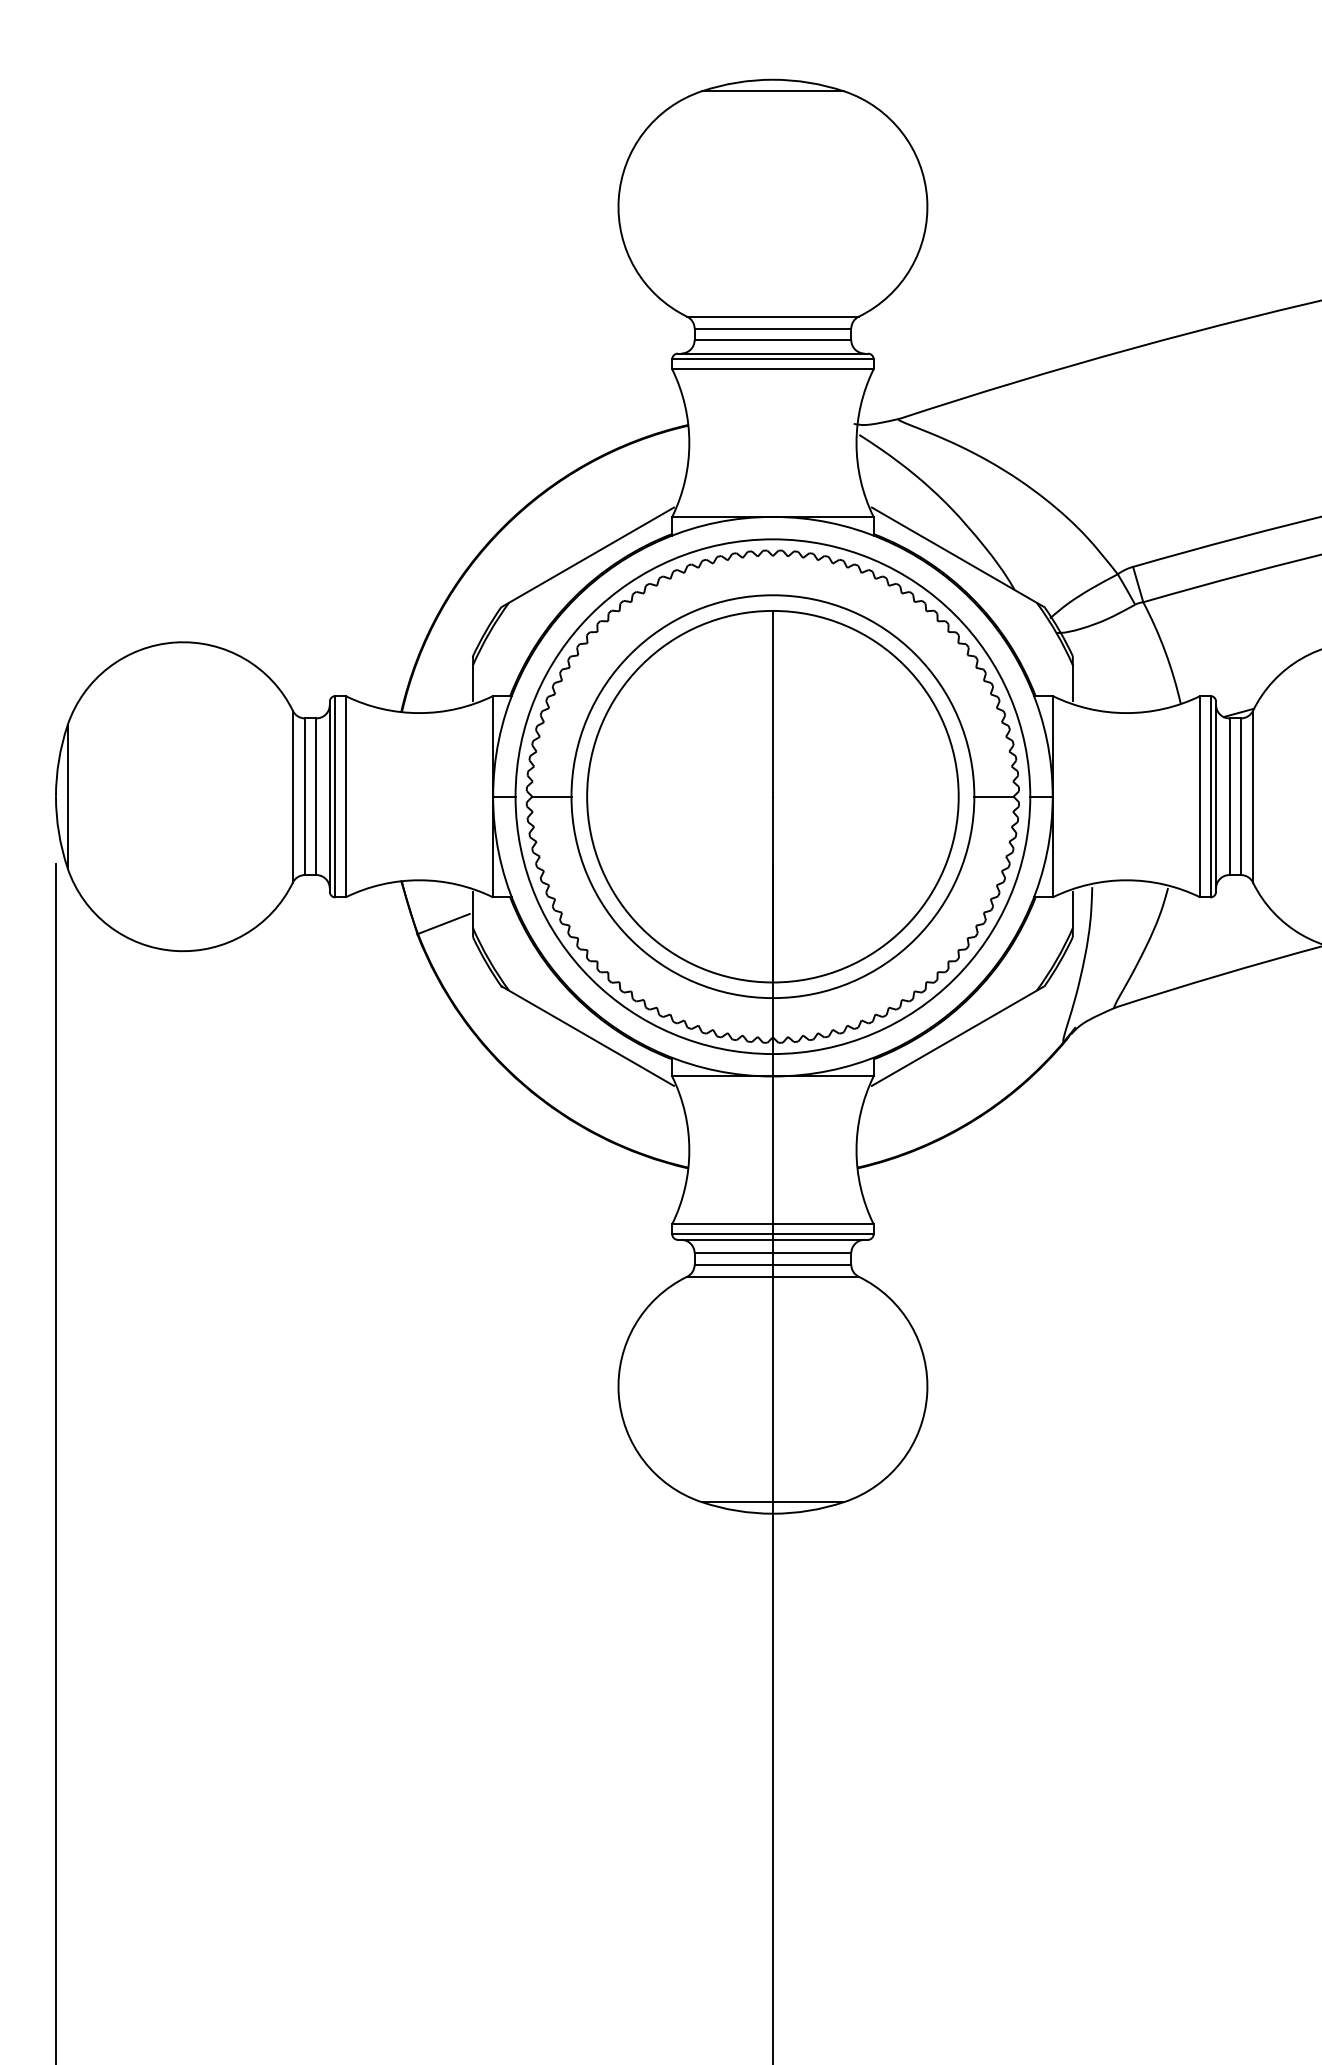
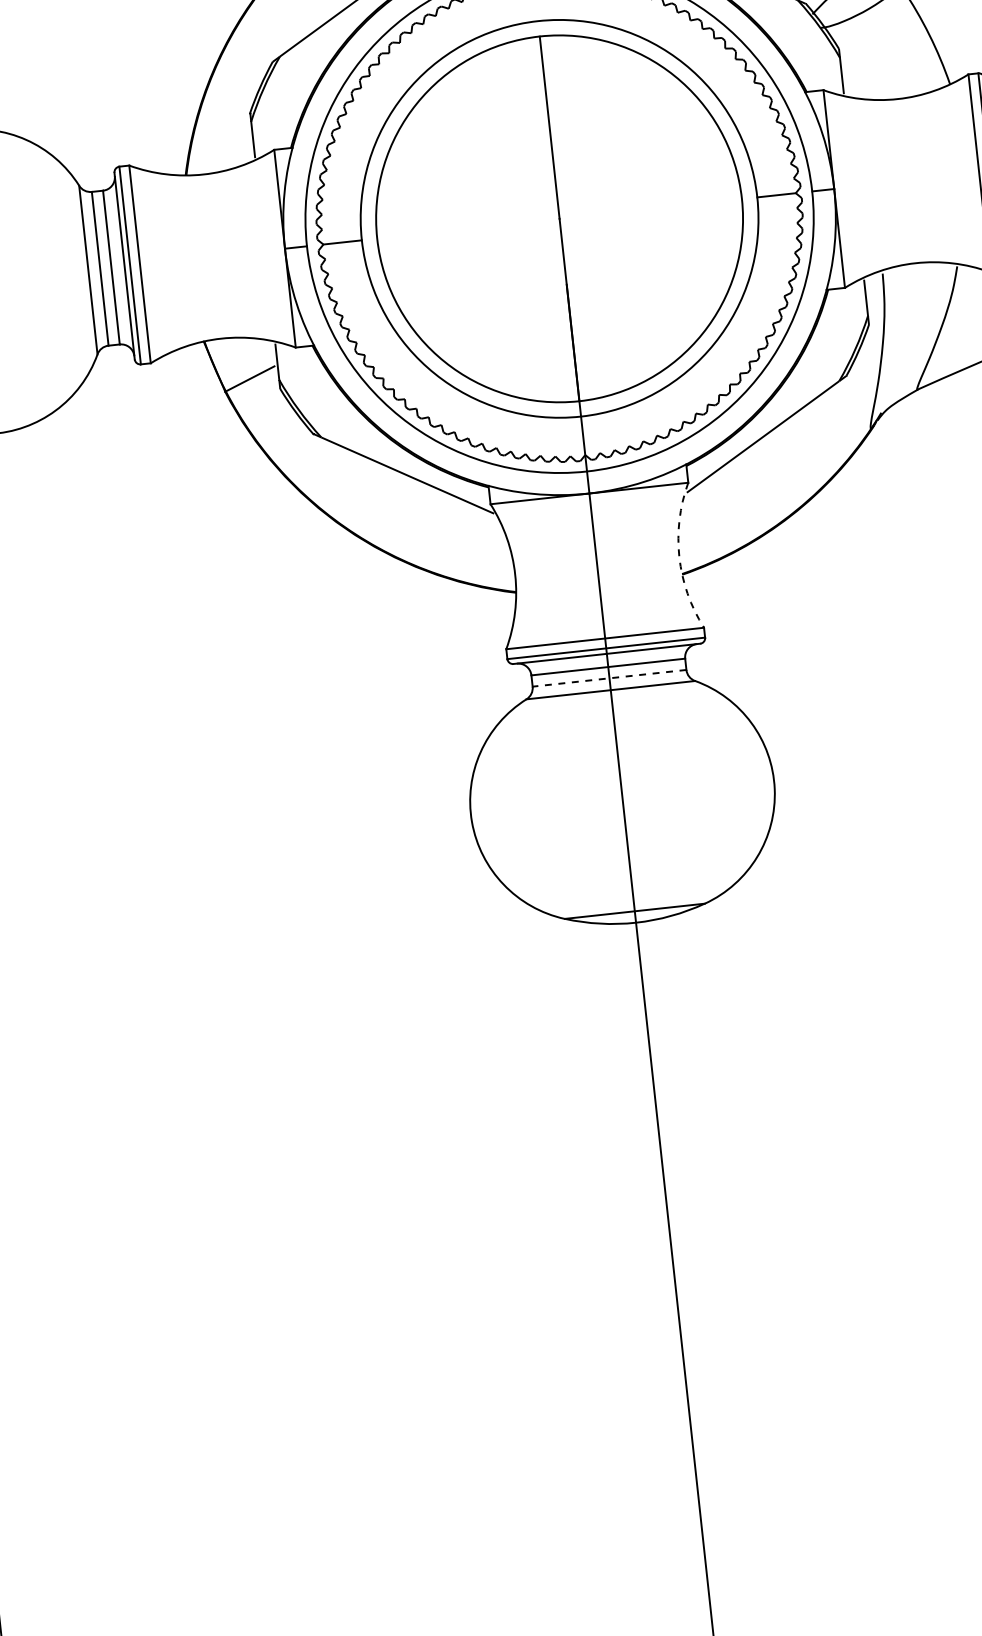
arc: (856, 1150) -> (679, 557), solid -> dashed
line: (772, 1264) -> (609, 678), solid -> dashed

